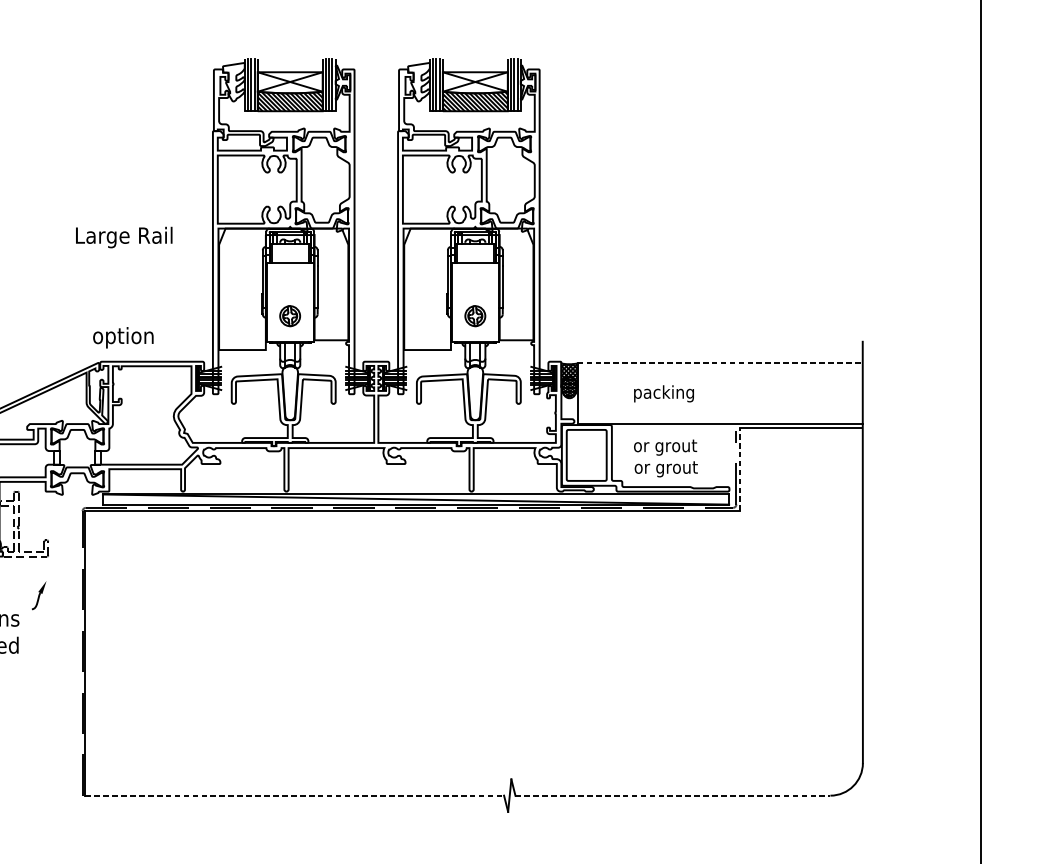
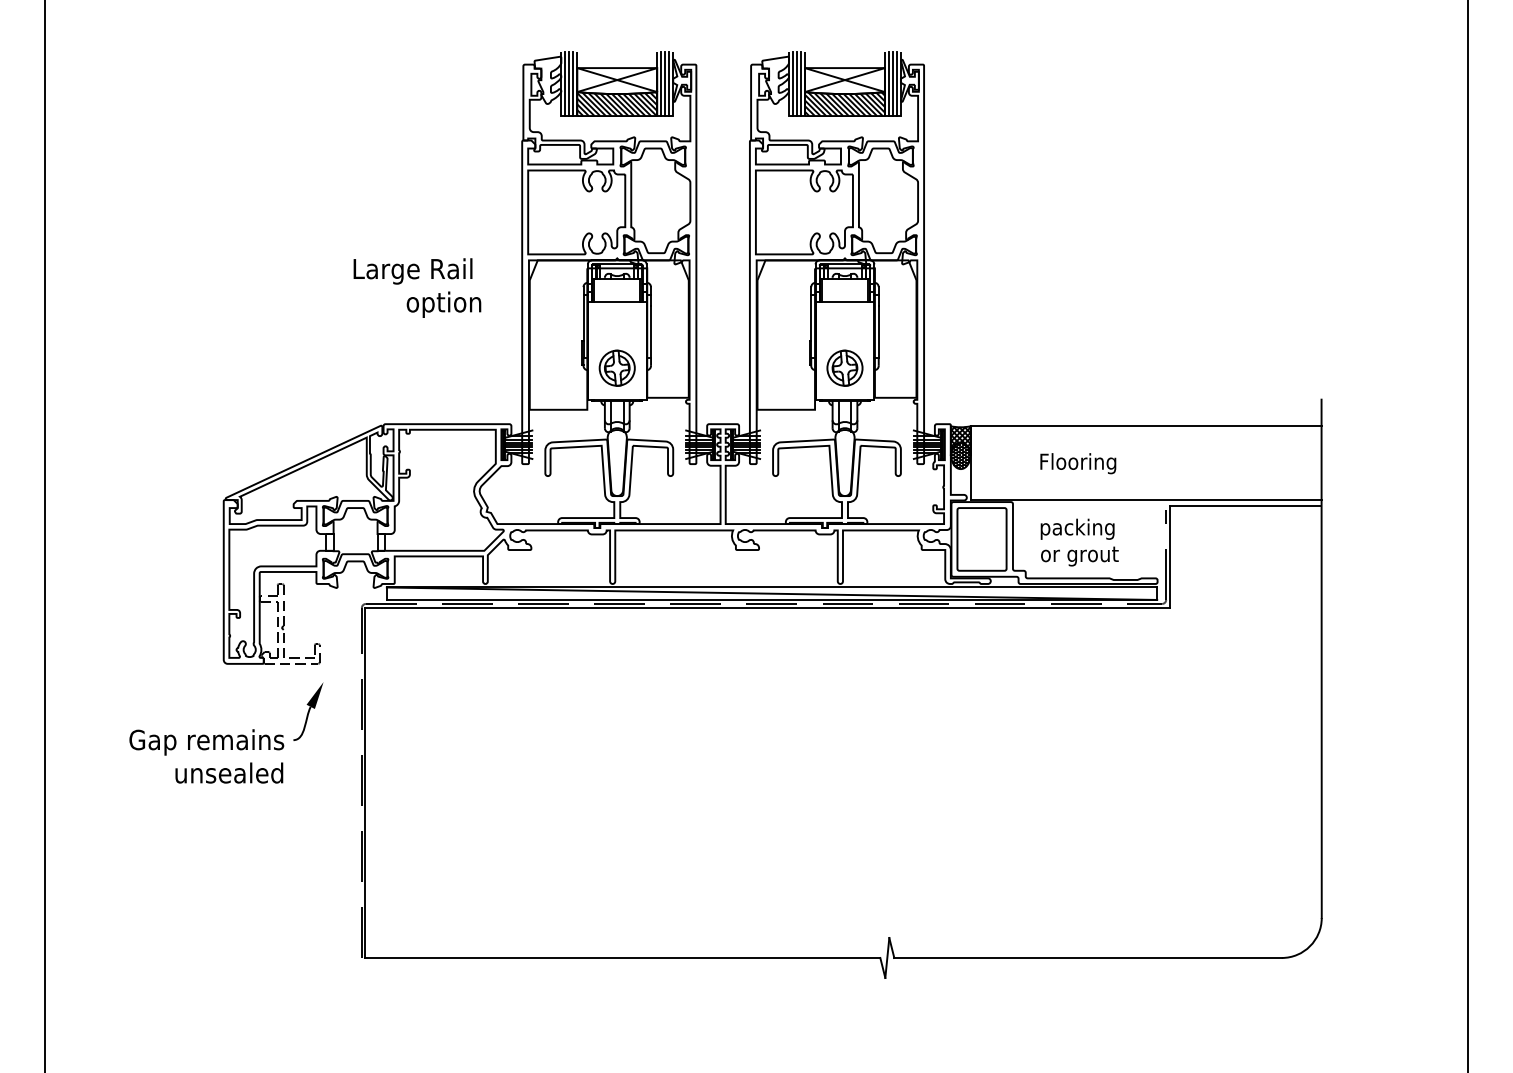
part: (289, 315) -> (616, 367), size x1.43
part: (474, 315) -> (844, 367), size x1.43
text: (122, 337) -> (443, 304), moved
line: (720, 363) -> (1146, 426), dashed -> solid
text: (665, 393) -> (1078, 463), packing -> Flooring
text: (665, 446) -> (1078, 528), or grout -> packing
line: (739, 469) -> (1170, 556), dashed -> solid
part: (39, 595) -> (308, 711), size x1.67
line: (294, 795) -> (622, 957), dashed -> solid
line: (673, 795) -> (1088, 957), dashed -> solid

